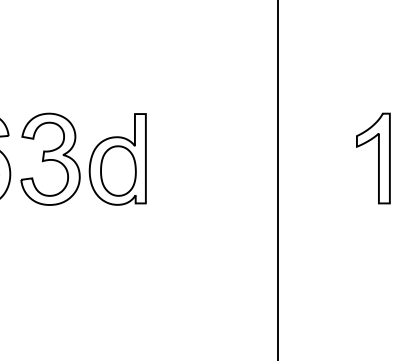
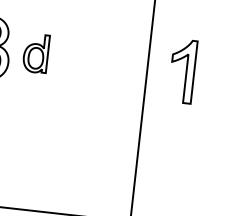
part: (373, 158) -> (182, 71), moved
part: (117, 159) -> (36, 53), size x0.6

